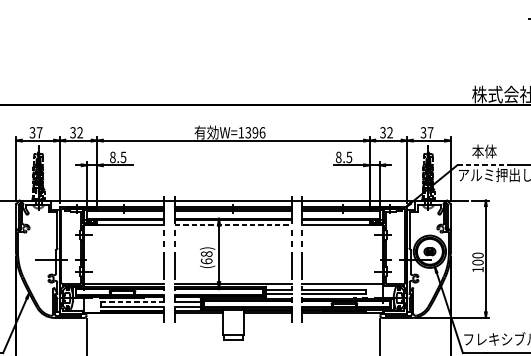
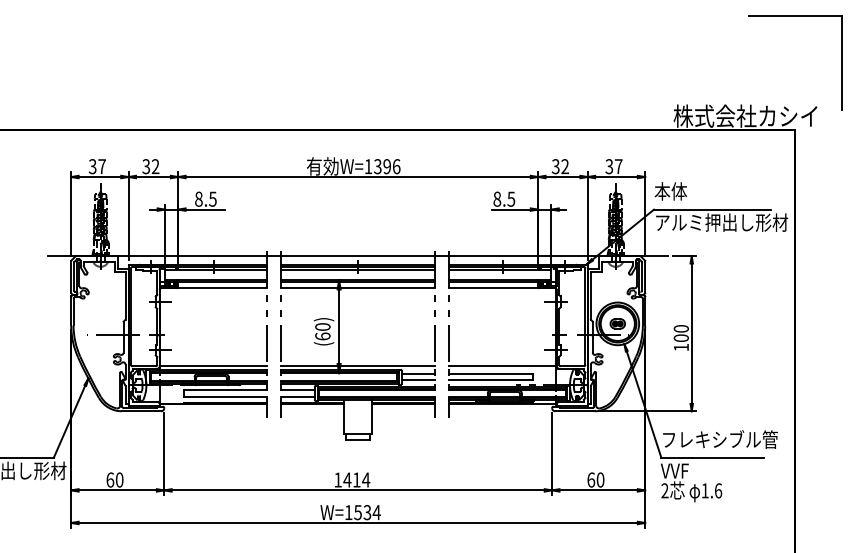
text: (484, 151) -> (670, 191), moved
line: (484, 165) -> (689, 209), dashed -> solid
line: (233, 224) -> (358, 288), dashed -> solid
text: (206, 253) -> (322, 326), (68) -> (60)
line: (133, 302) -> (225, 390), dashed -> solid

